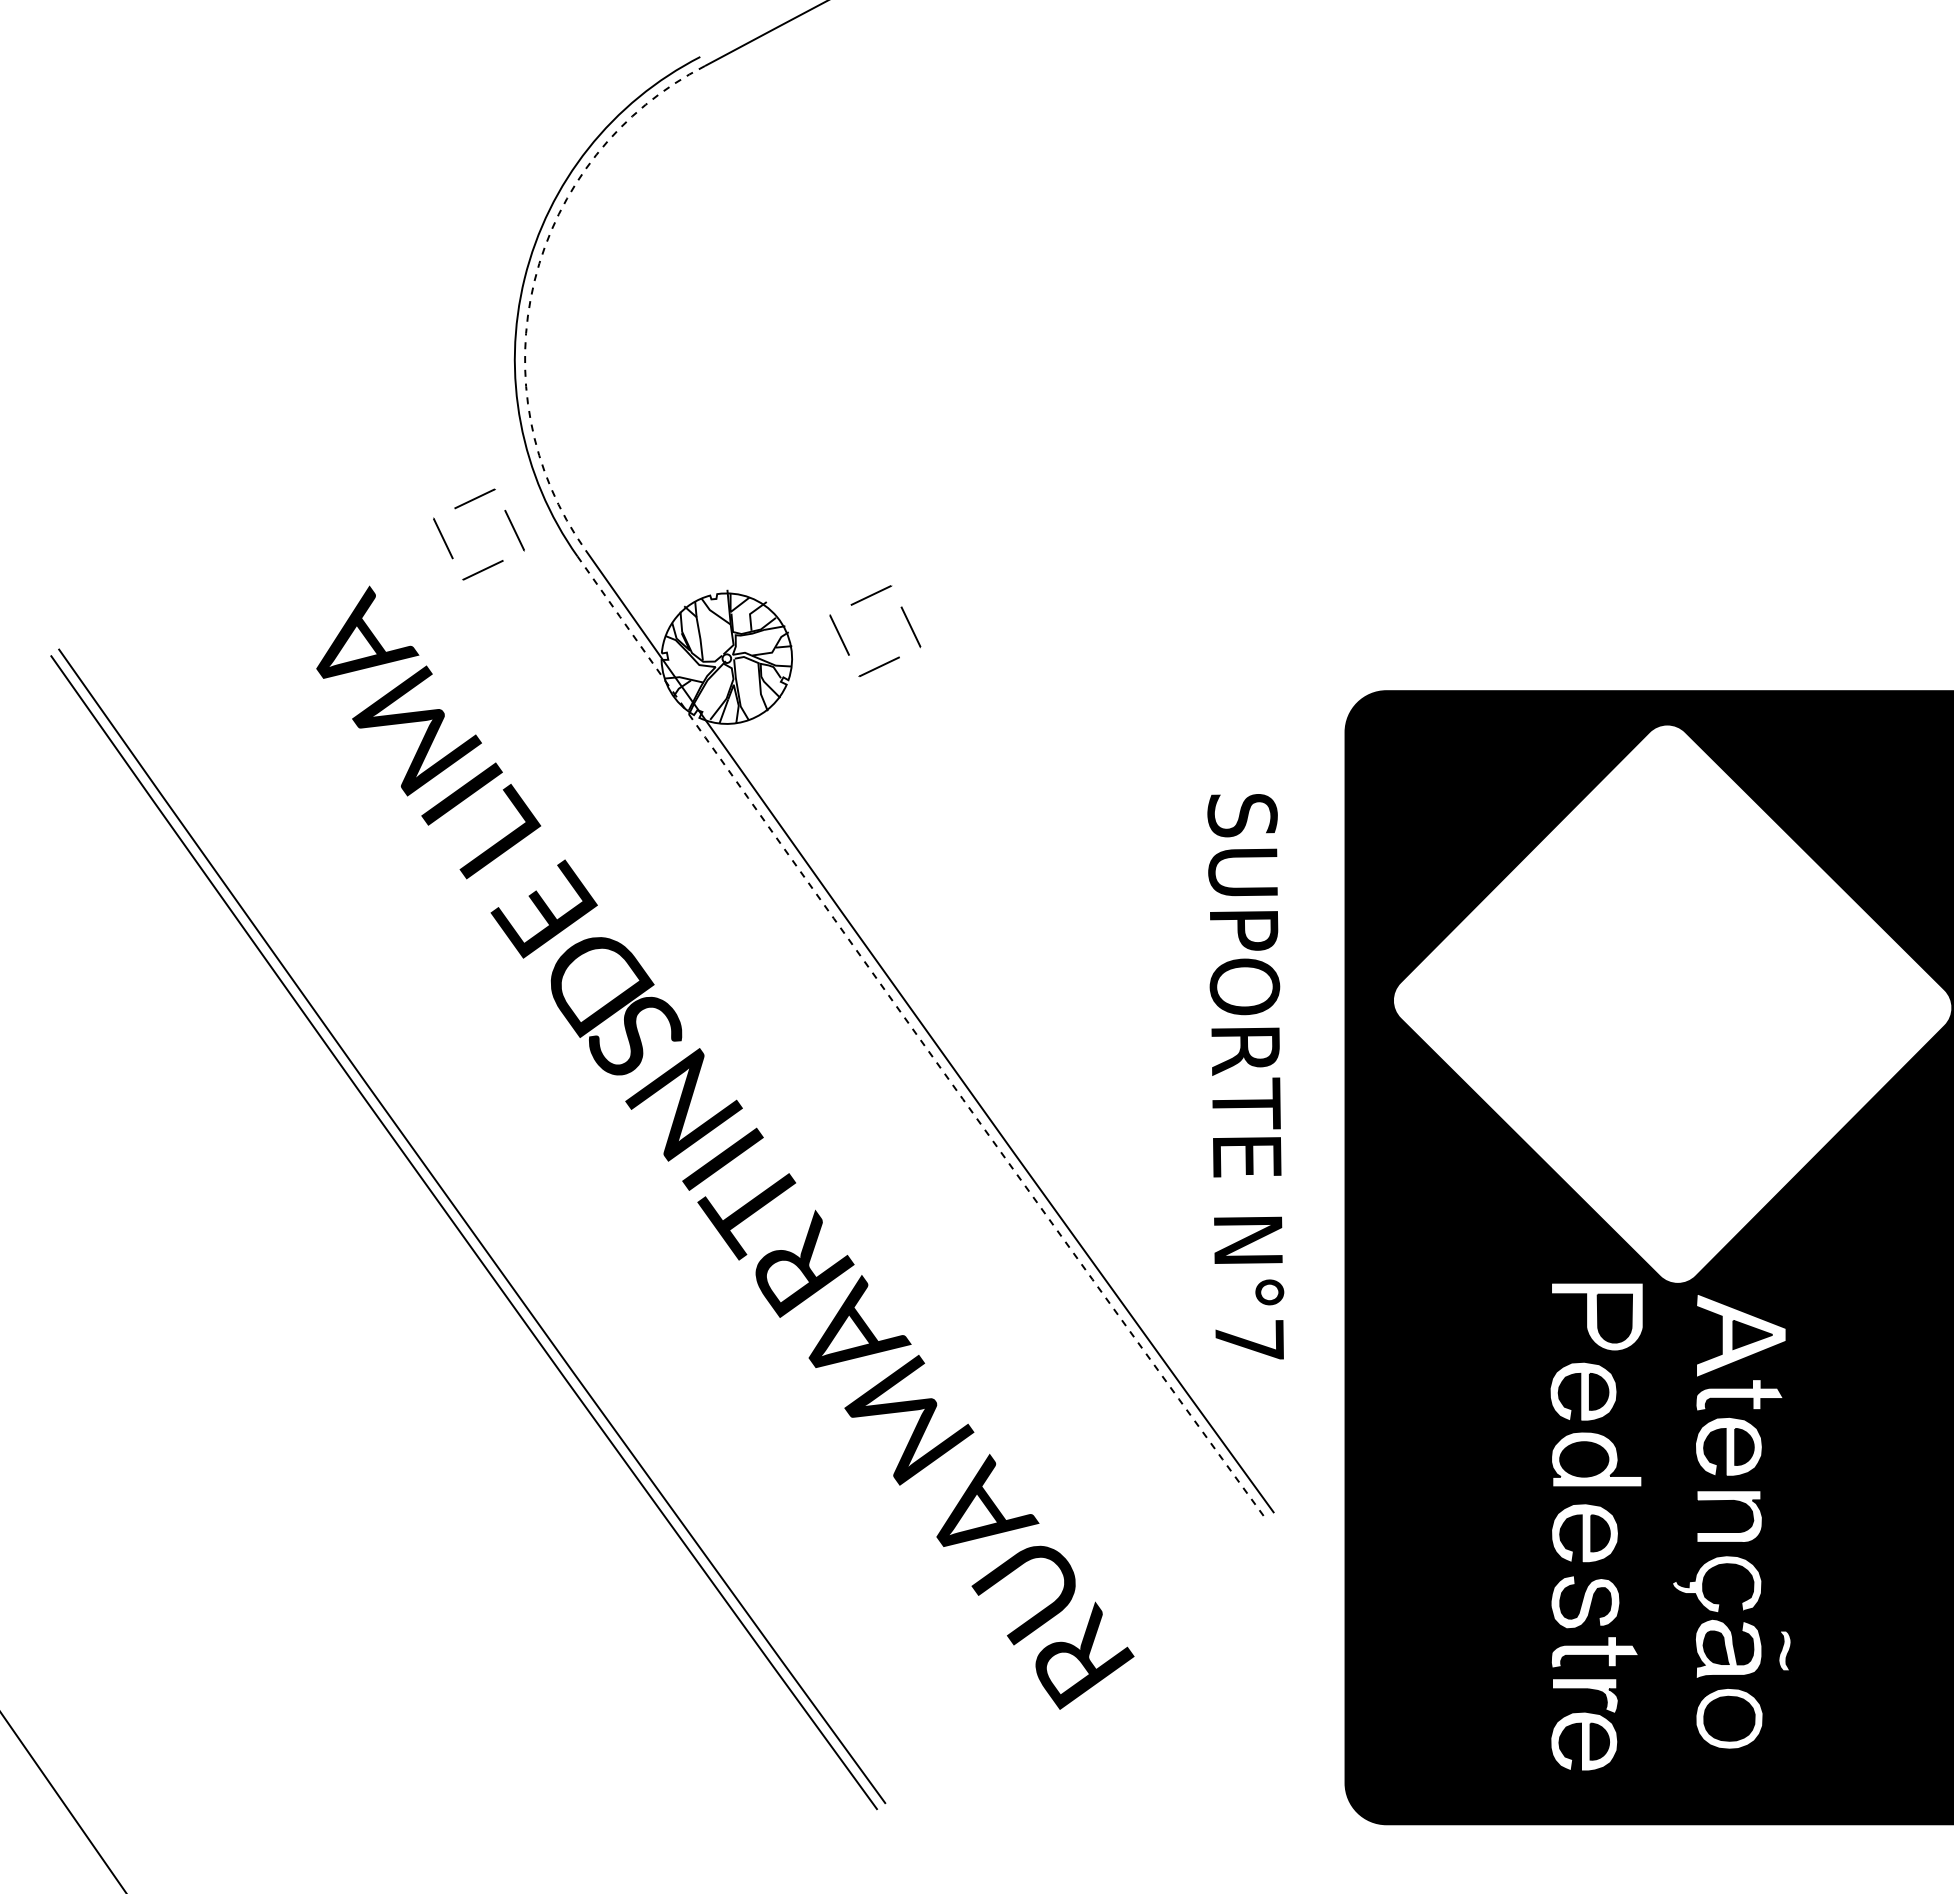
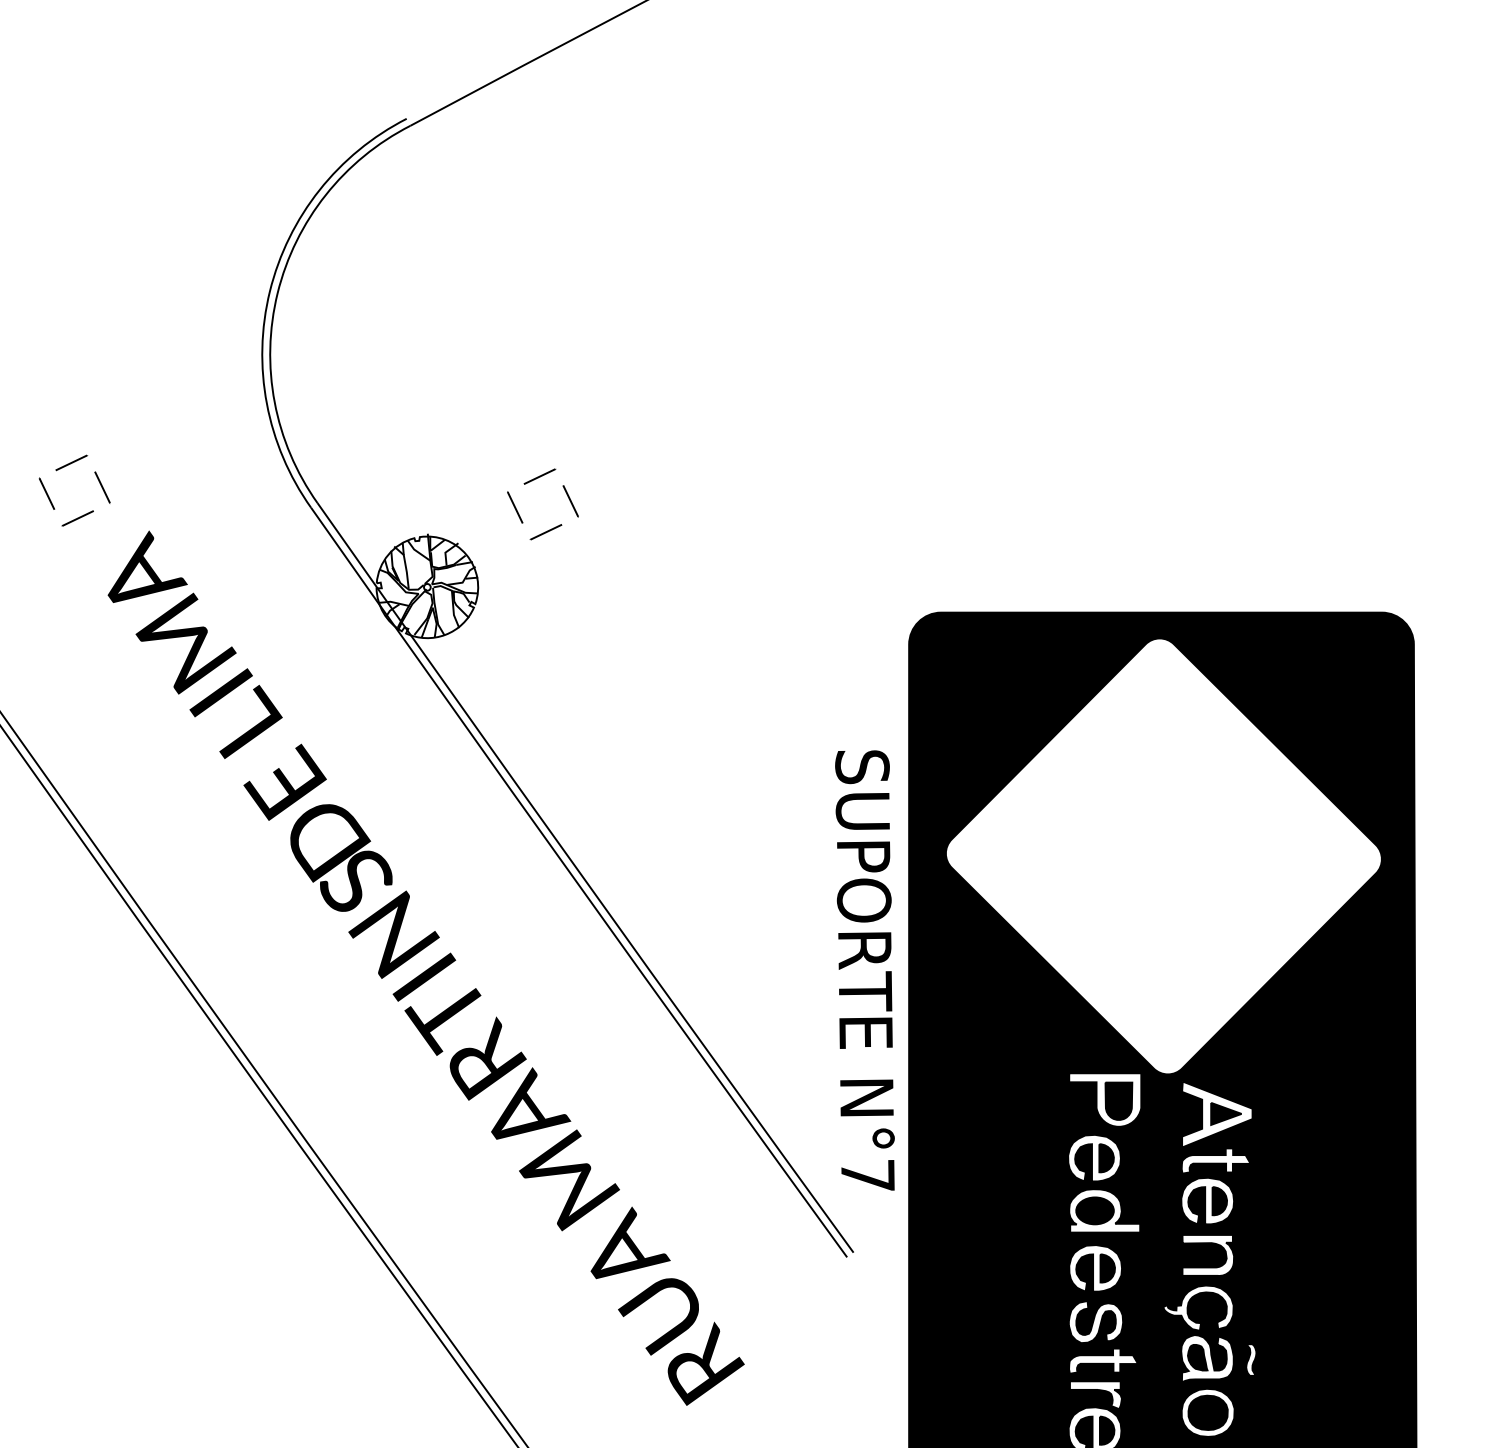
arc: (534, 280) -> (277, 292), dashed -> solid
part: (448, 546) -> (50, 500), moved
part: (861, 601) -> (532, 481), moved
arc: (919, 1038) -> (577, 883), dashed -> solid
text: (1245, 1076) -> (864, 970), moved

